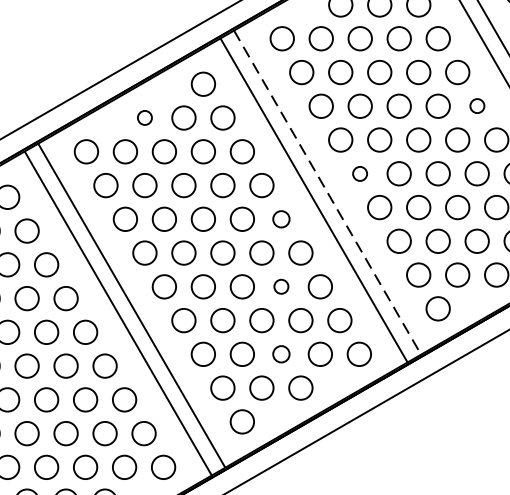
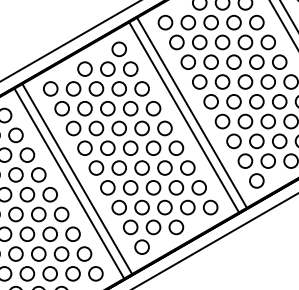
circle: (476, 105) -> (279, 61), size x1.67
circle: (144, 116) -> (84, 68), size x1.67
circle: (359, 173) -> (210, 101), size x1.67
line: (328, 192) -> (192, 112), dashed -> solid
circle: (280, 219) -> (164, 128), size x1.43
circle: (280, 285) -> (164, 167), size x1.67
circle: (280, 354) -> (164, 207), size x1.43

